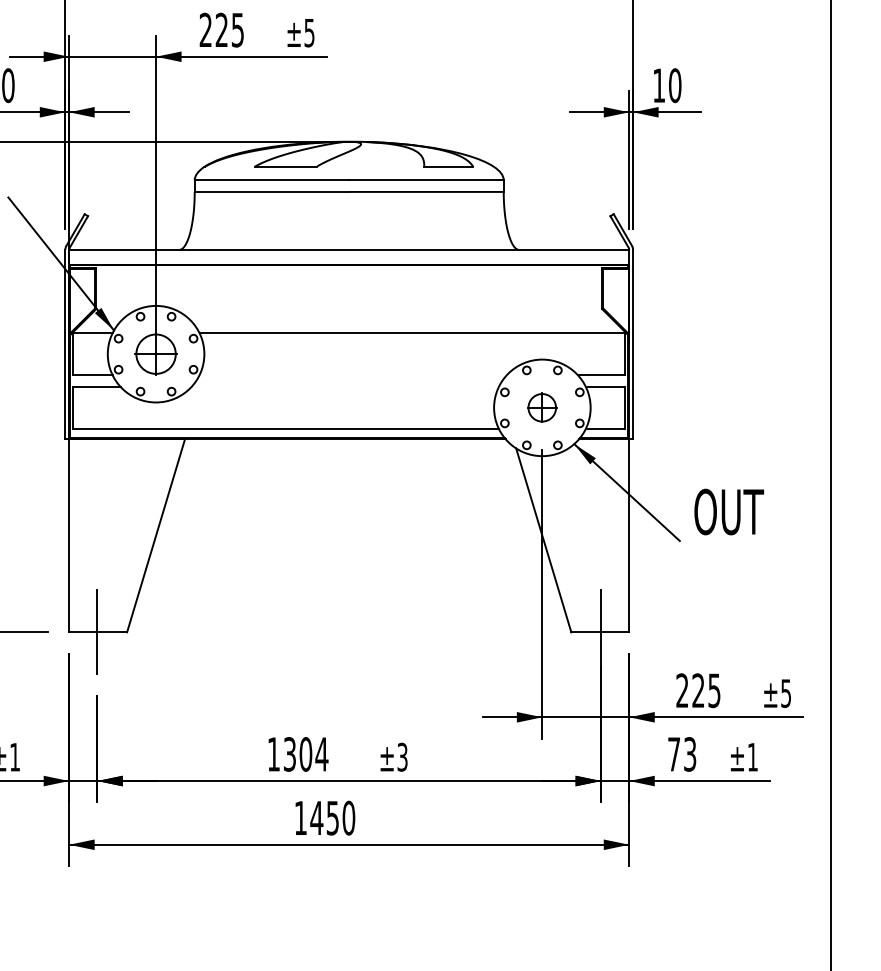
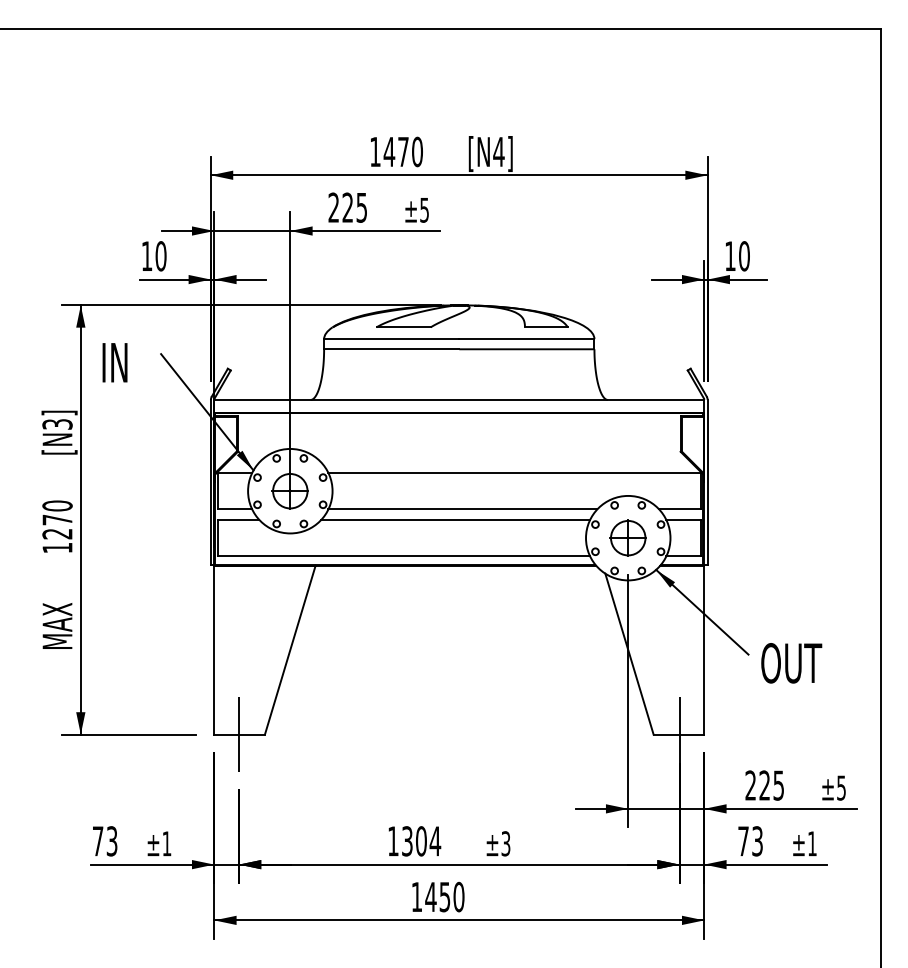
line: (352, 375) -> (462, 509), added
line: (344, 386) -> (455, 519), added
part: (541, 407) -> (627, 537), size x1.43
text: (728, 512) -> (791, 663), moved

